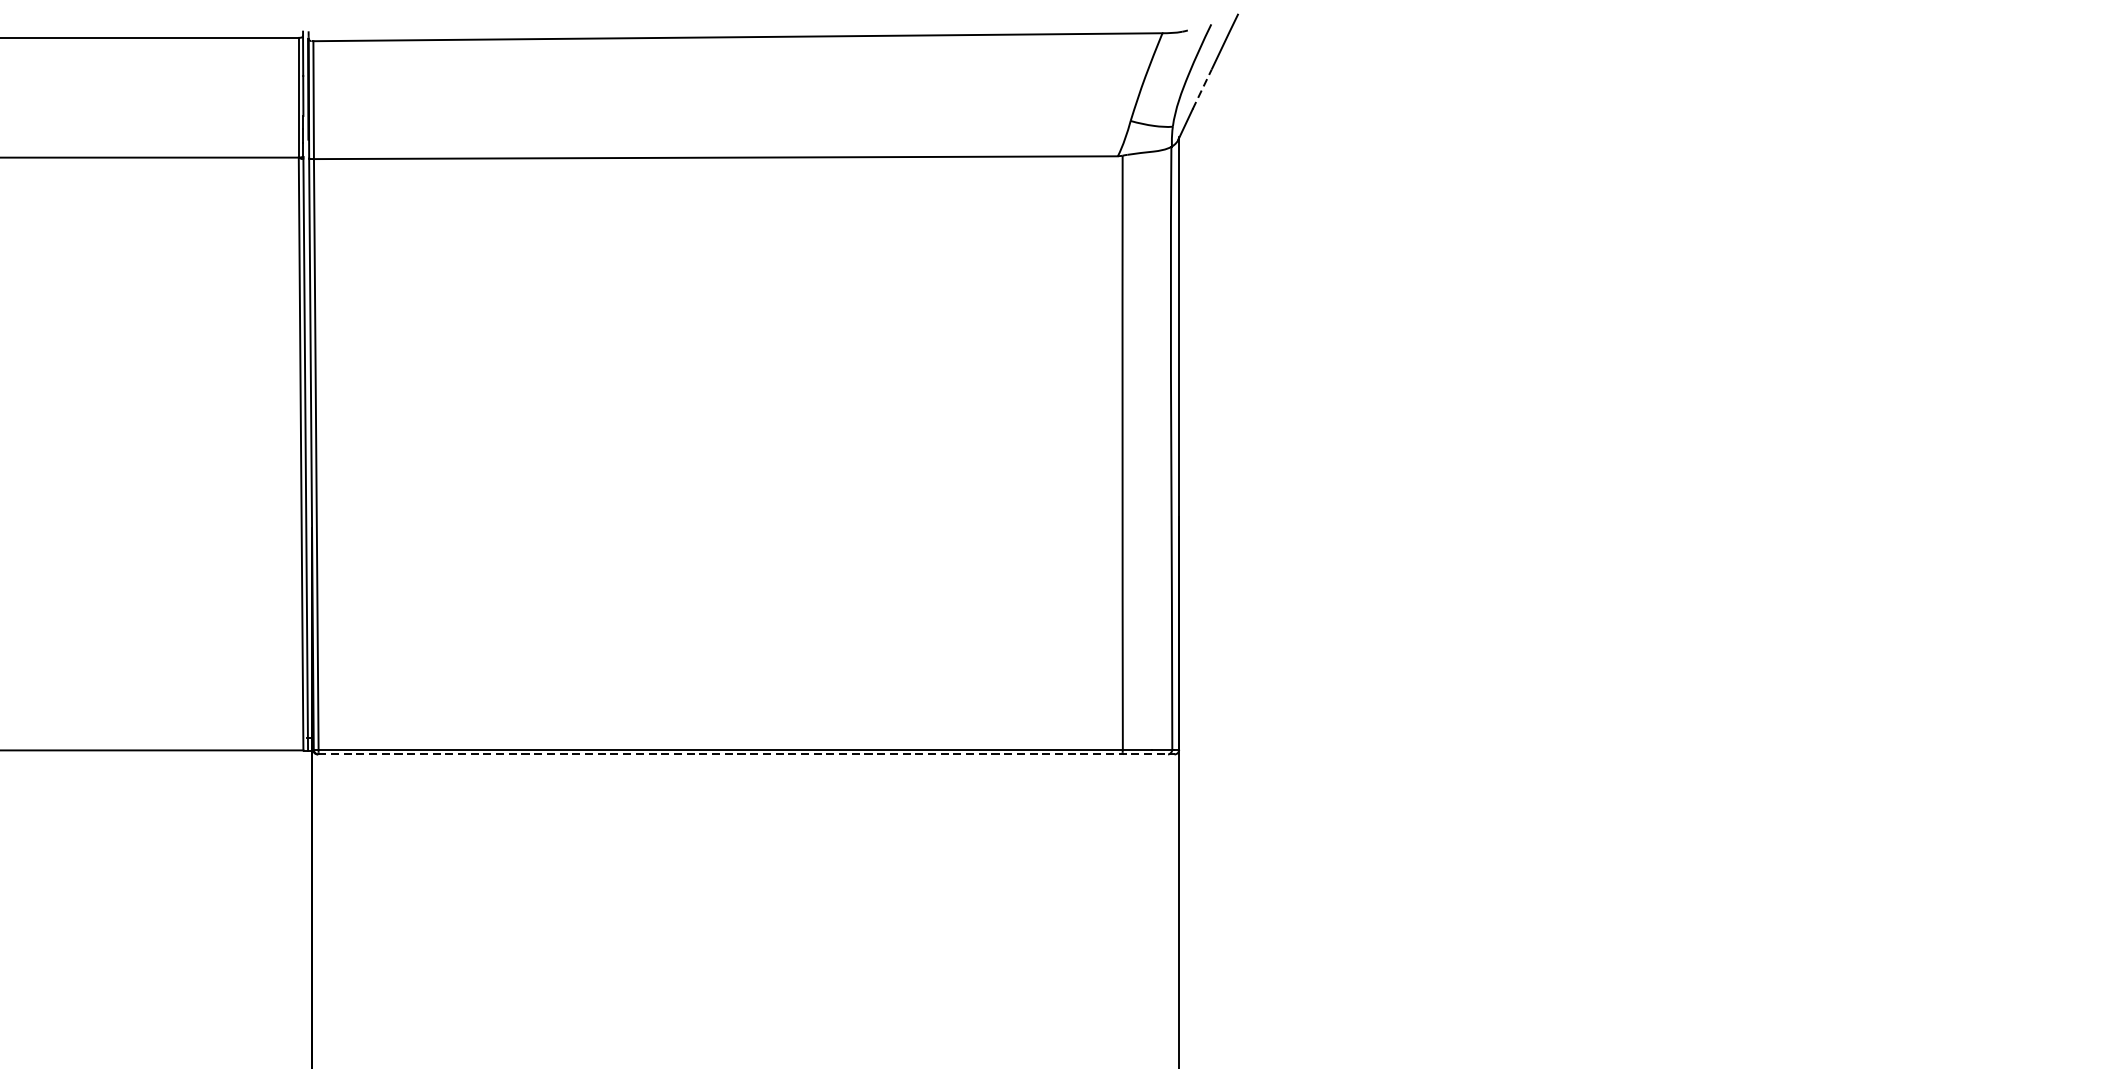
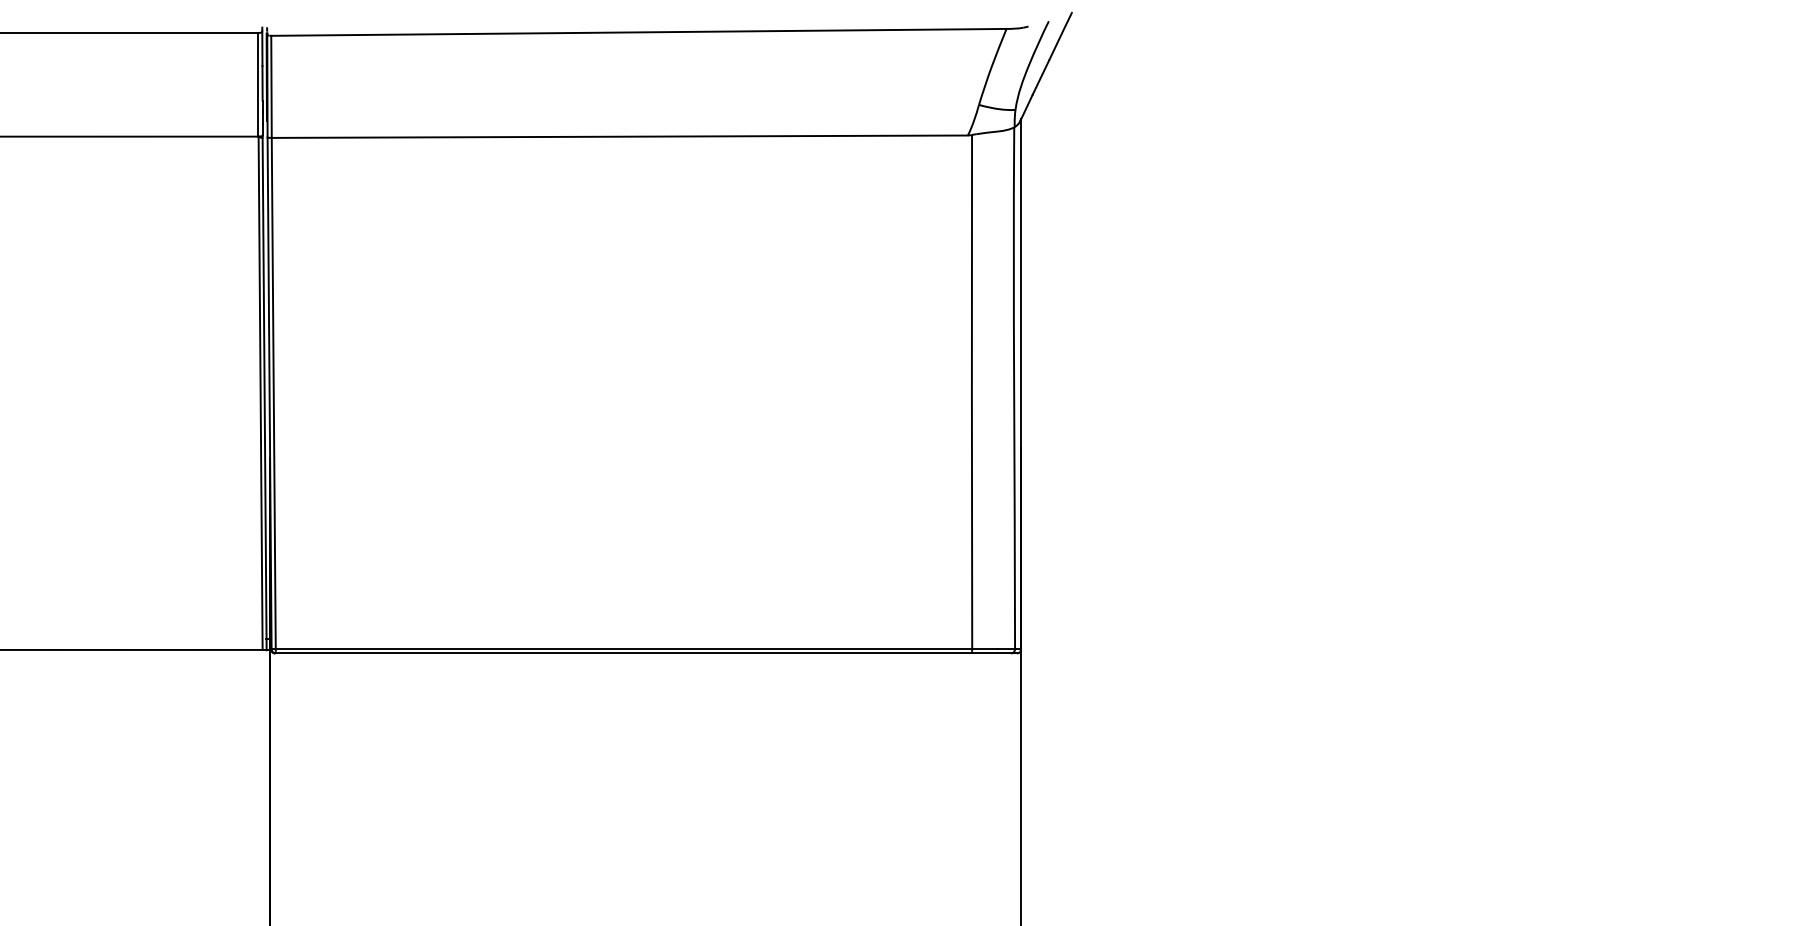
line: (1202, 89) -> (1041, 77), dashed -> solid
line: (746, 754) -> (646, 653), dashed -> solid

